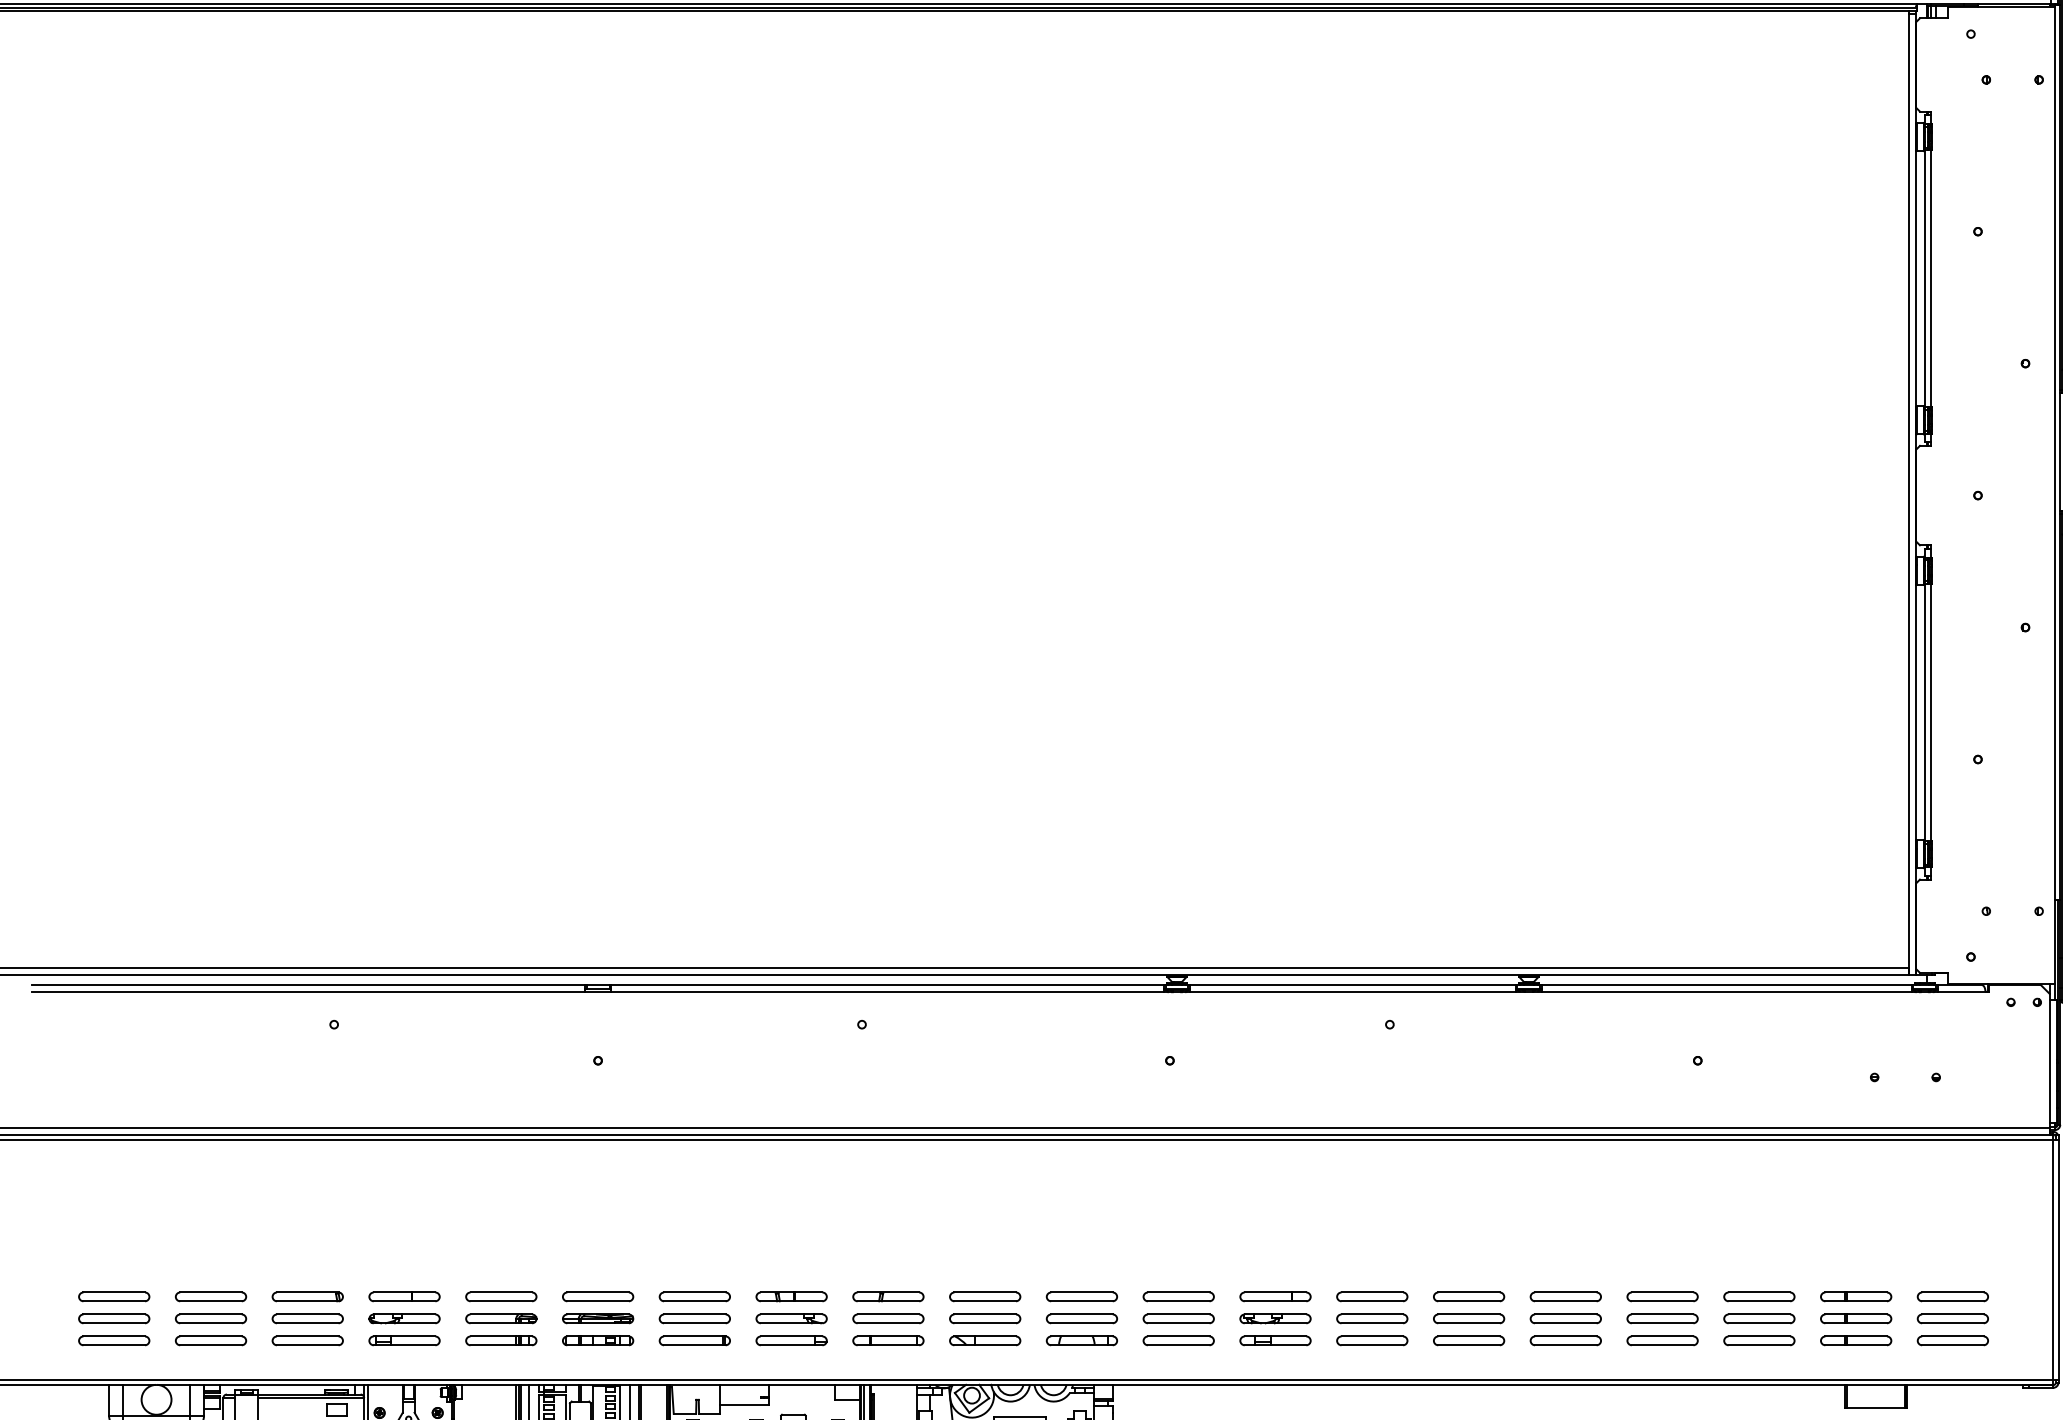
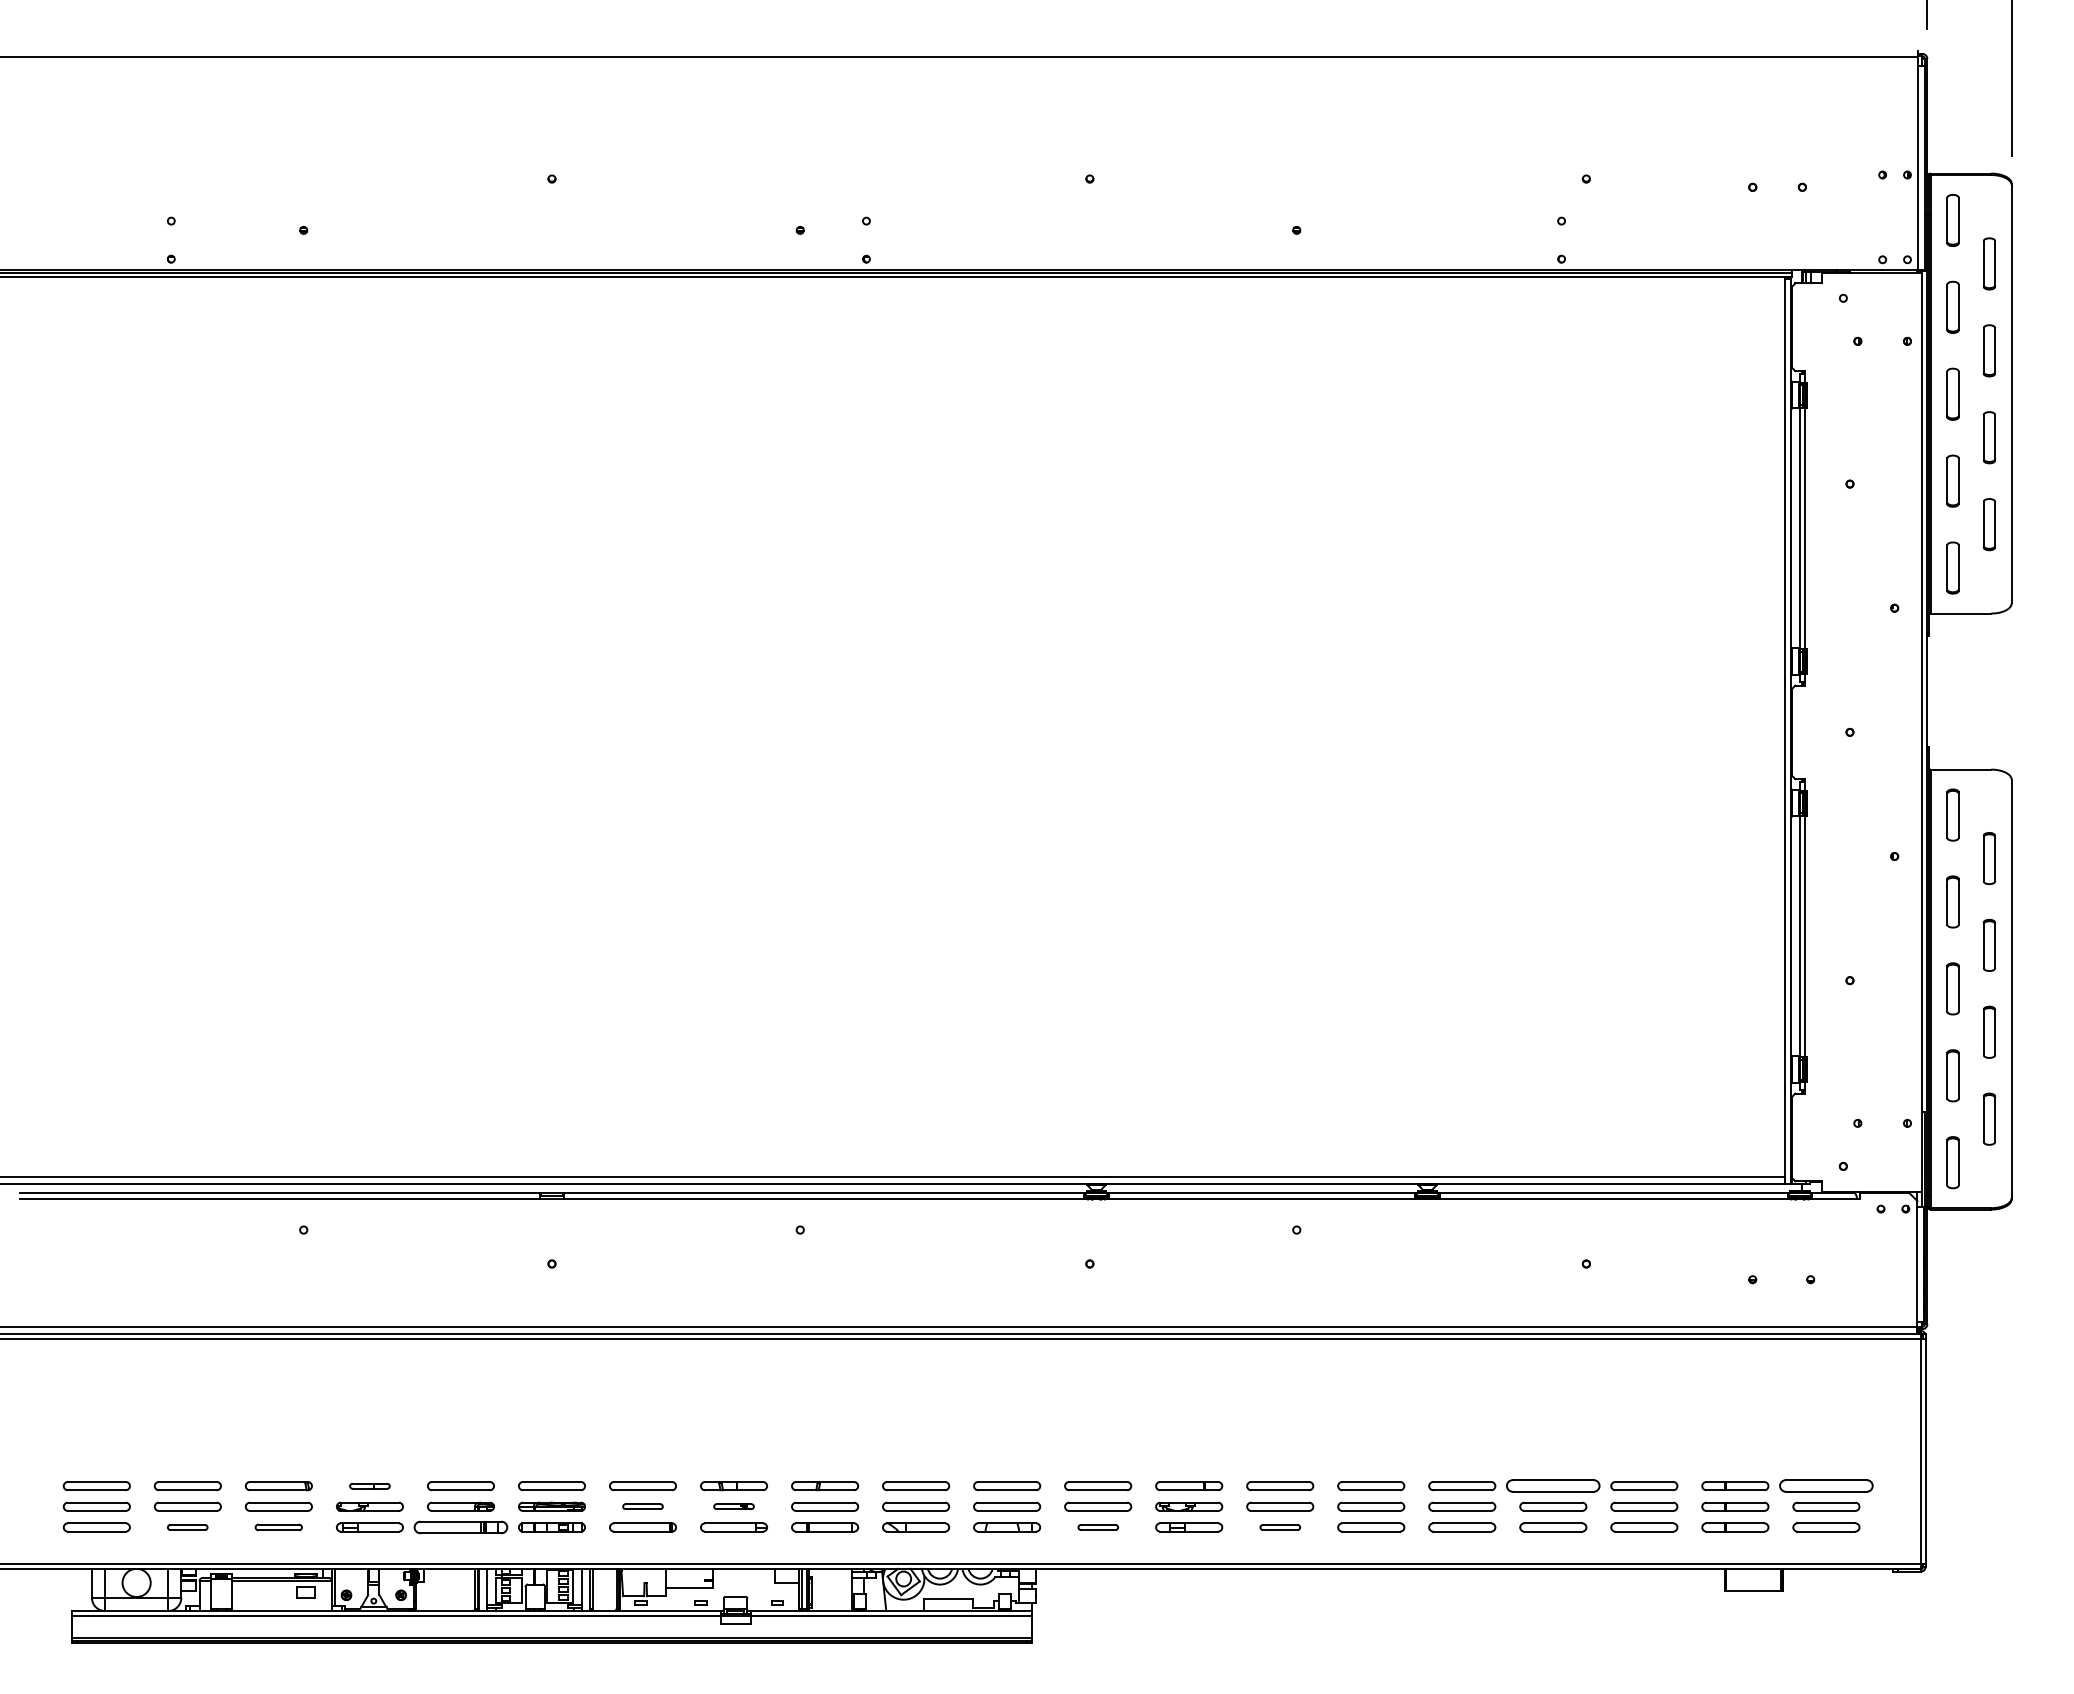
part: (404, 1297) -> (369, 1486), size x0.6
part: (1662, 1297) -> (1553, 1486), size x1.4
part: (1953, 1297) -> (1826, 1486), size x1.4
part: (694, 1318) -> (642, 1506), size x0.6
part: (791, 1318) -> (733, 1506), size x0.6
part: (210, 1340) -> (187, 1527), size x0.6
part: (307, 1340) -> (278, 1527), size x0.7
part: (500, 1340) -> (460, 1527), size x1.4
part: (1179, 1340) -> (1098, 1527), size x0.6
part: (1372, 1340) -> (1280, 1527), size x0.6

